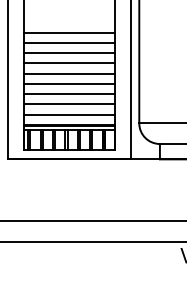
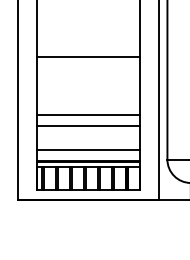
line: (69, 42) -> (88, 67), removed
line: (69, 53) -> (88, 80), removed
line: (69, 63) -> (88, 91), removed
line: (69, 73) -> (88, 103), removed
line: (69, 104) -> (88, 138), removed

